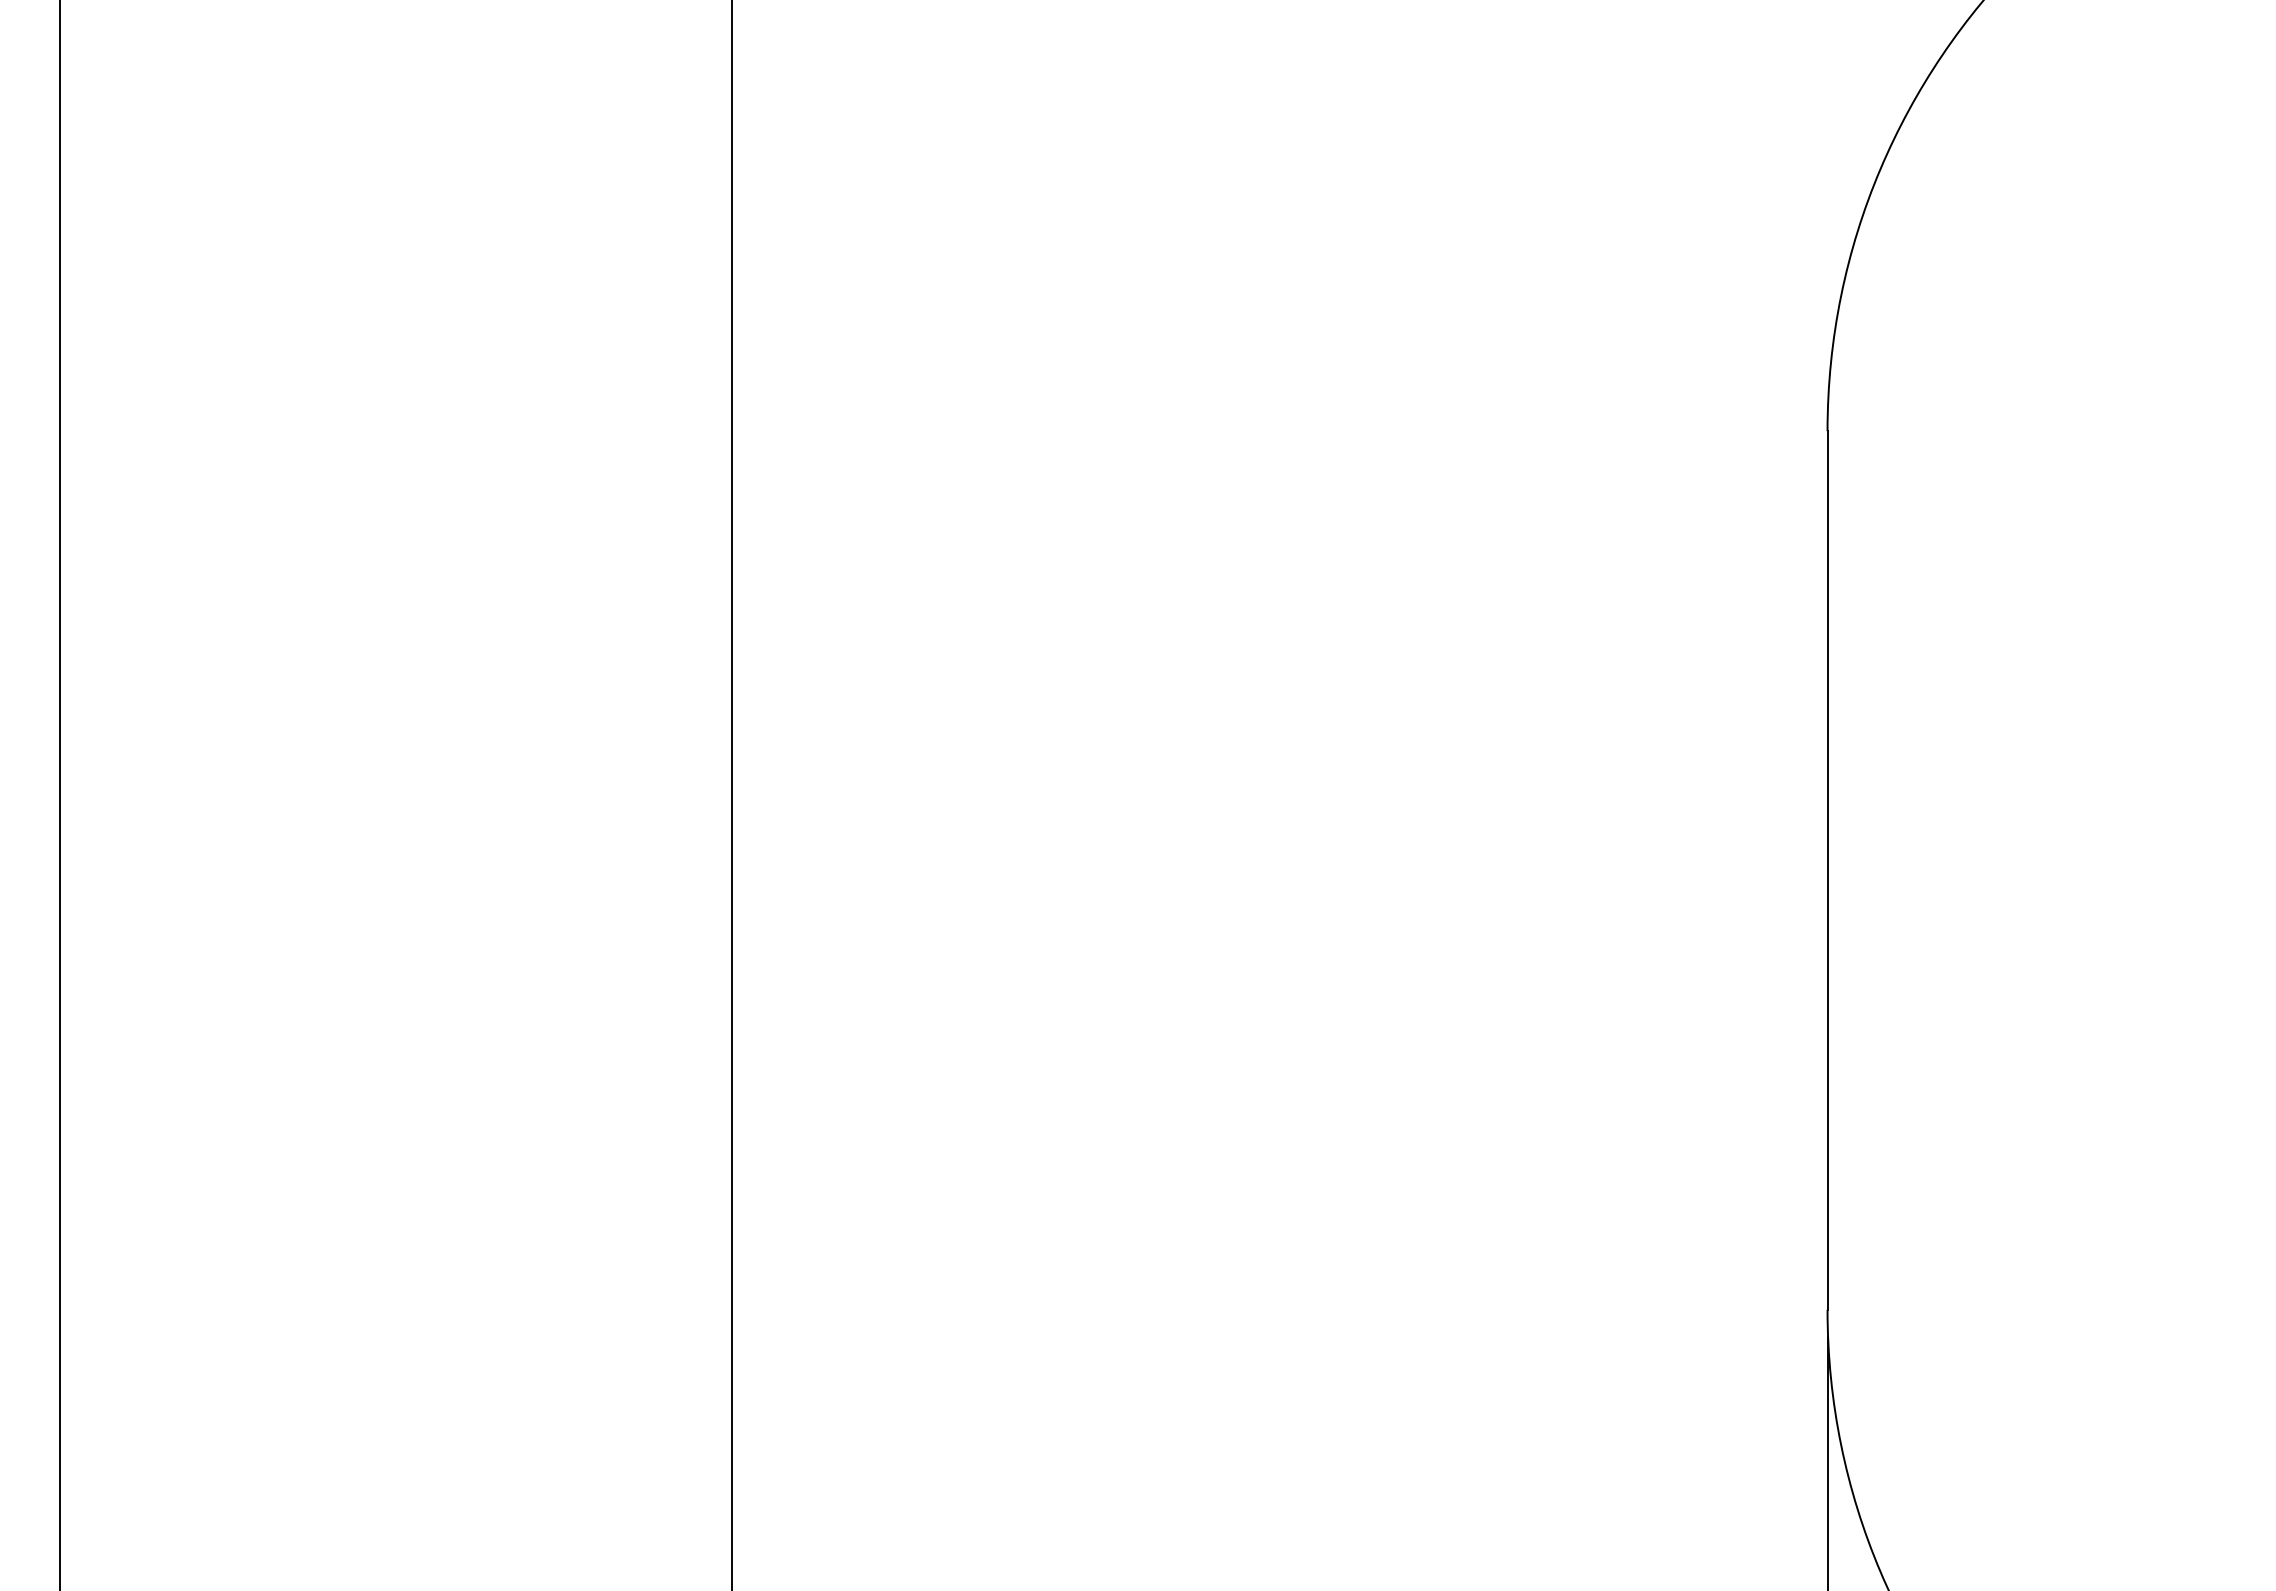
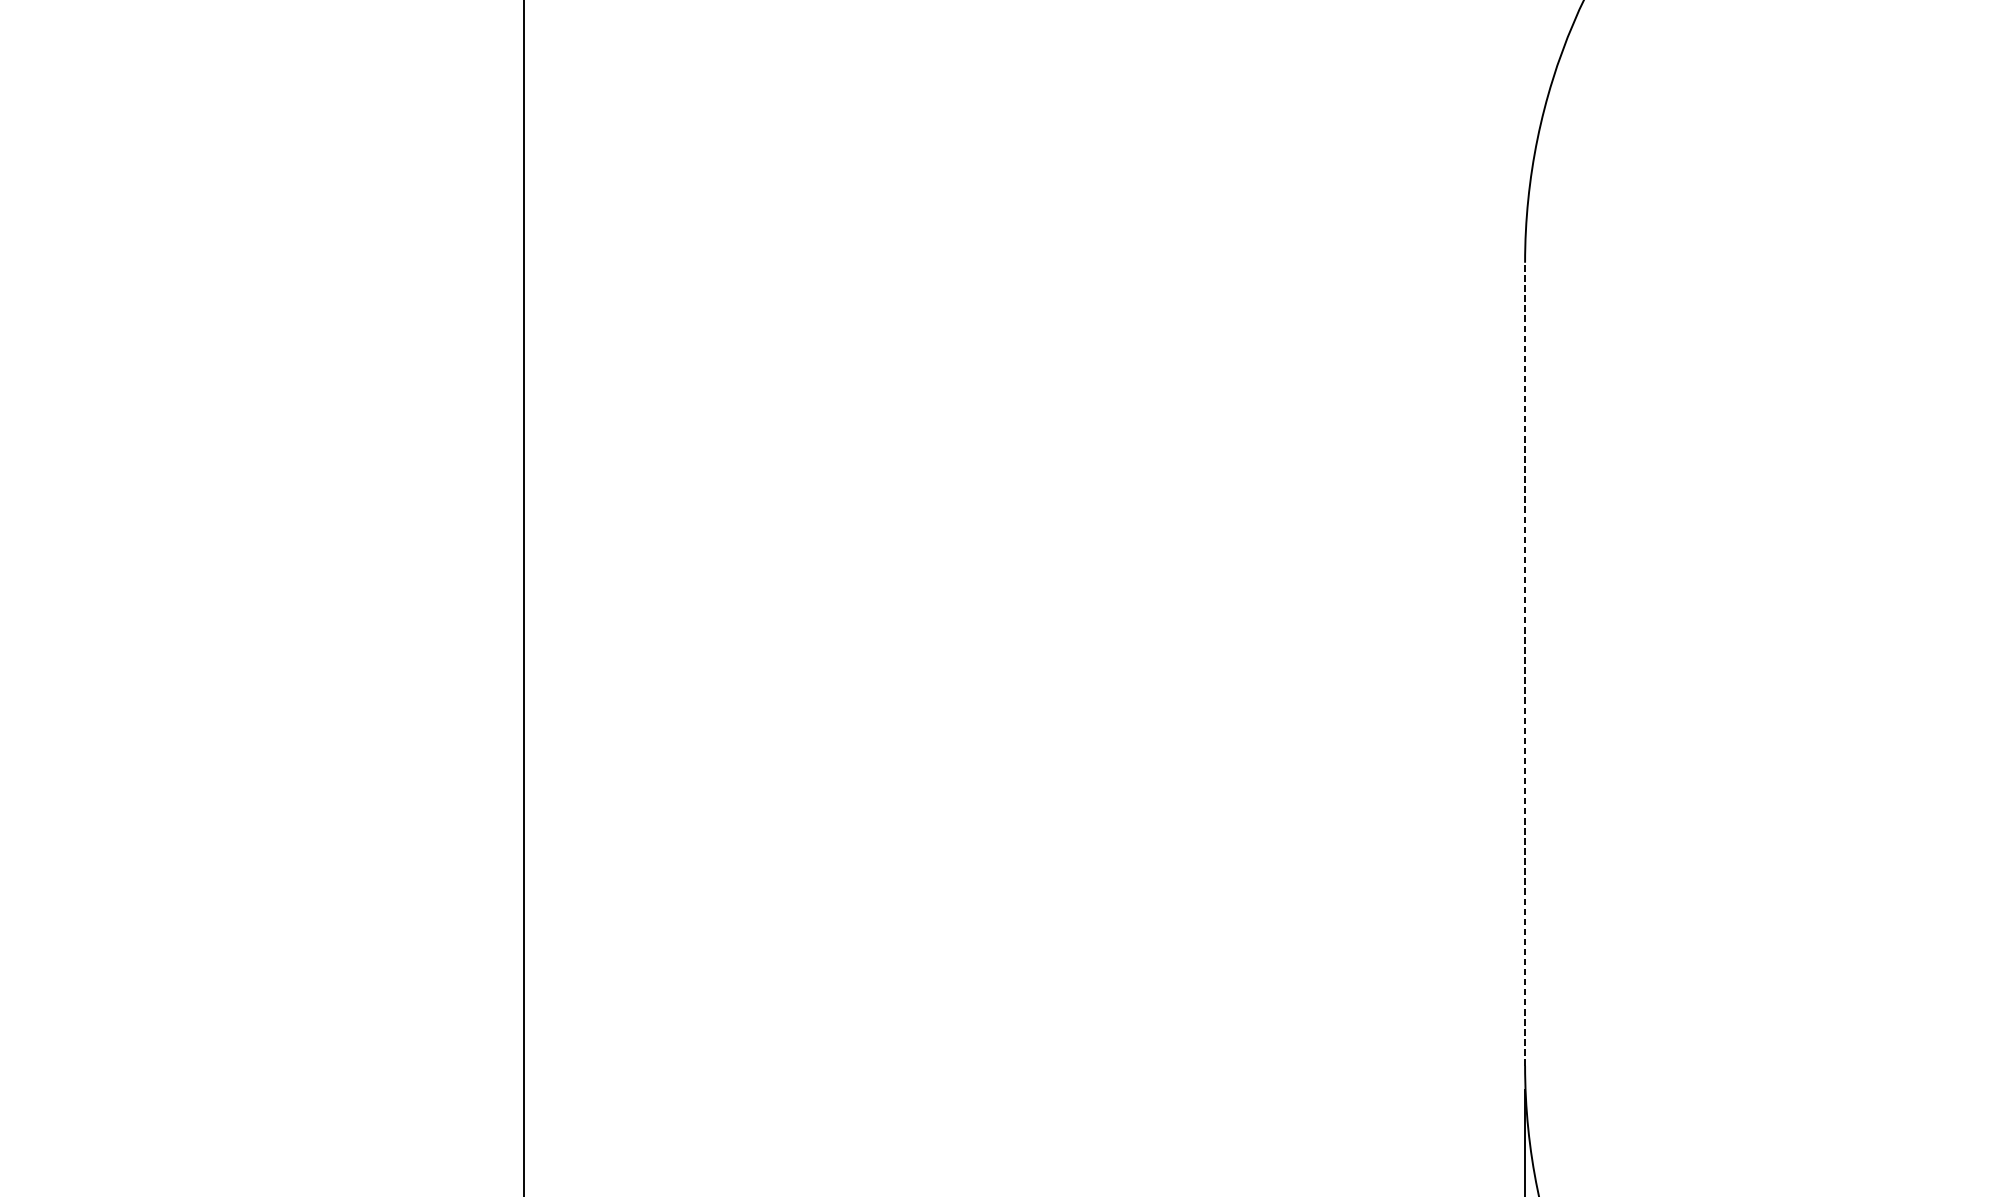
line: (1827, 869) -> (1525, 663), solid -> dashed

